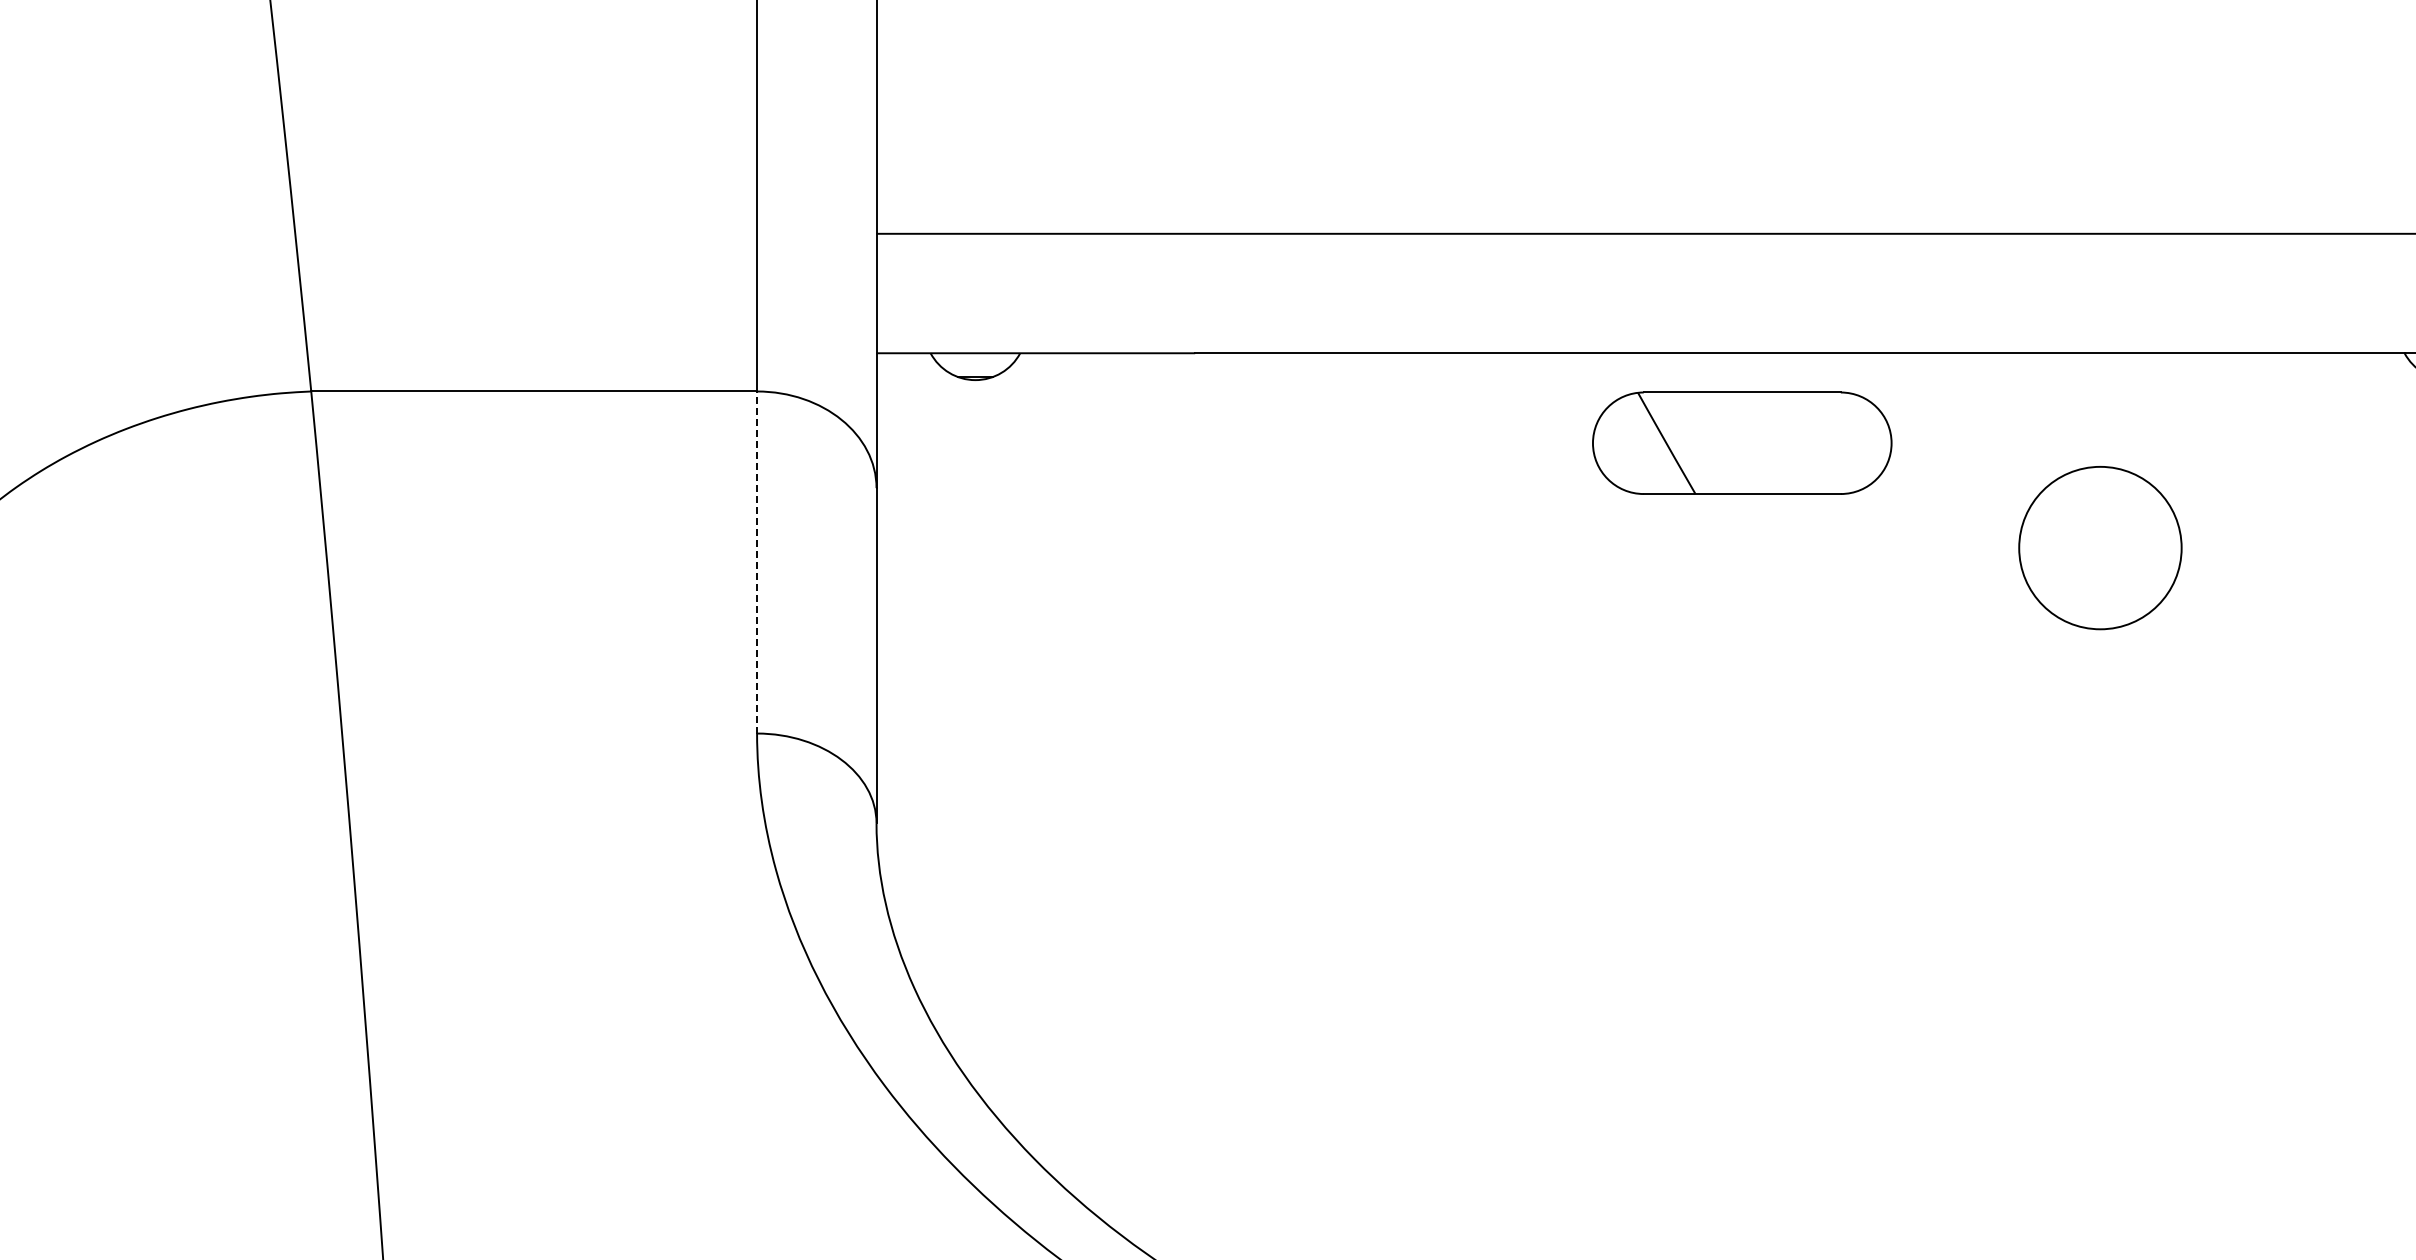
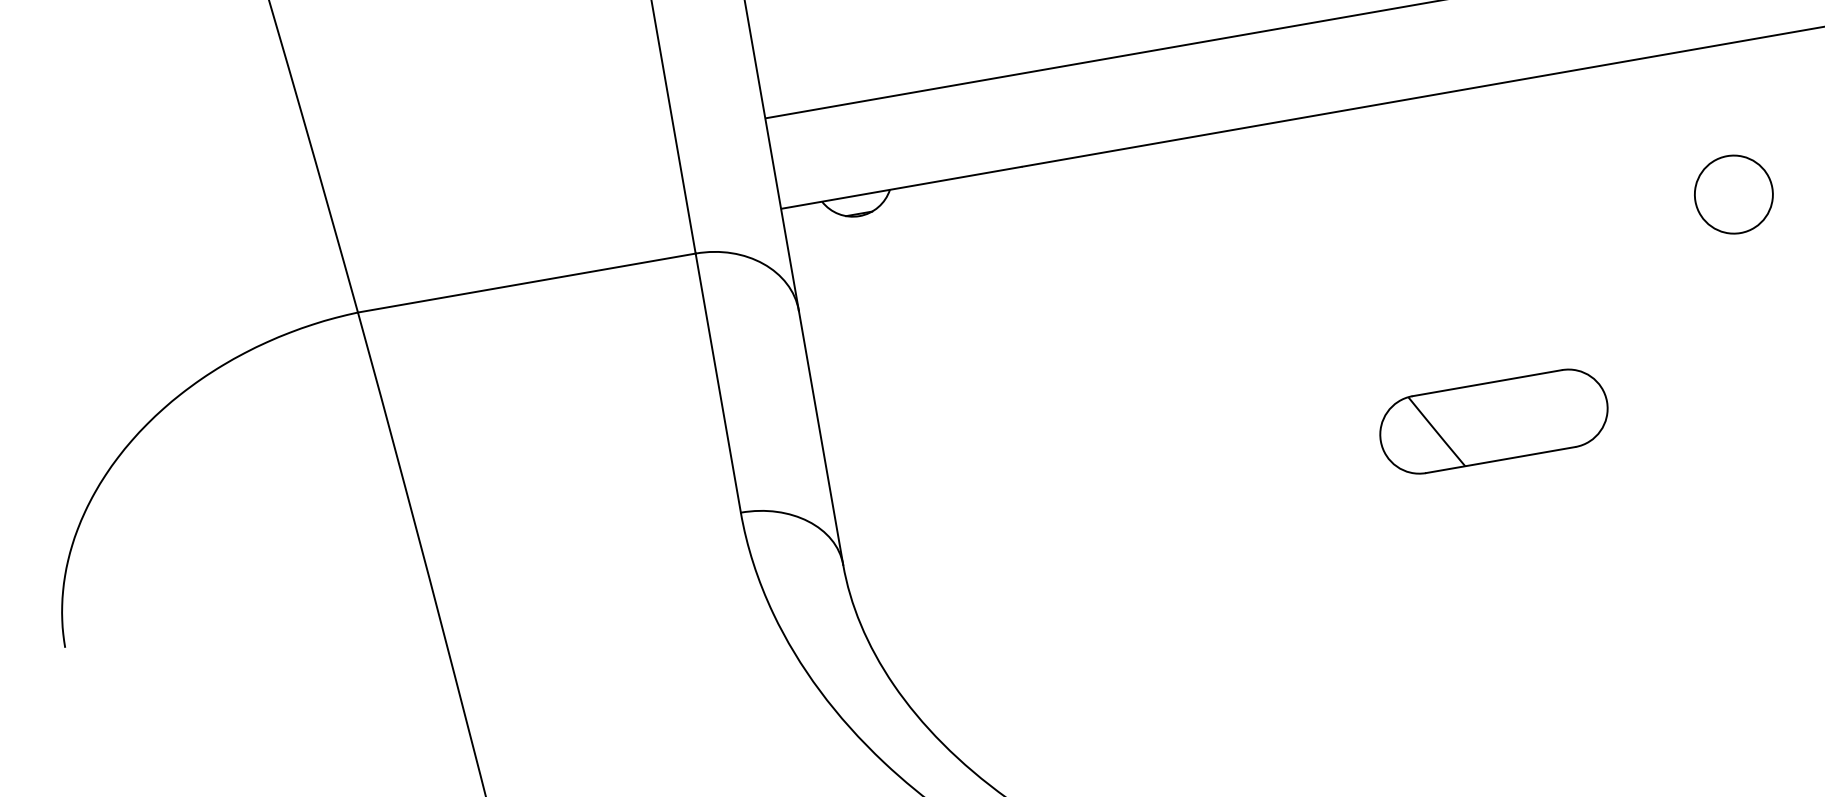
part: (1742, 442) -> (1494, 421), moved
circle: (2100, 547) -> (1733, 194), size x0.62
line: (757, 562) -> (718, 383), dashed -> solid

